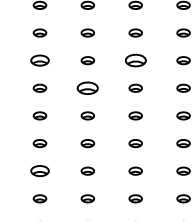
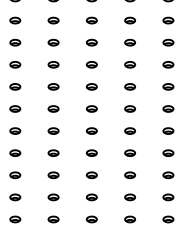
part: (39, 60) -> (53, 86), size x0.71
part: (134, 60) -> (129, 86), size x0.62
part: (87, 87) -> (91, 108), size x0.62
part: (39, 171) -> (53, 175), size x0.71

